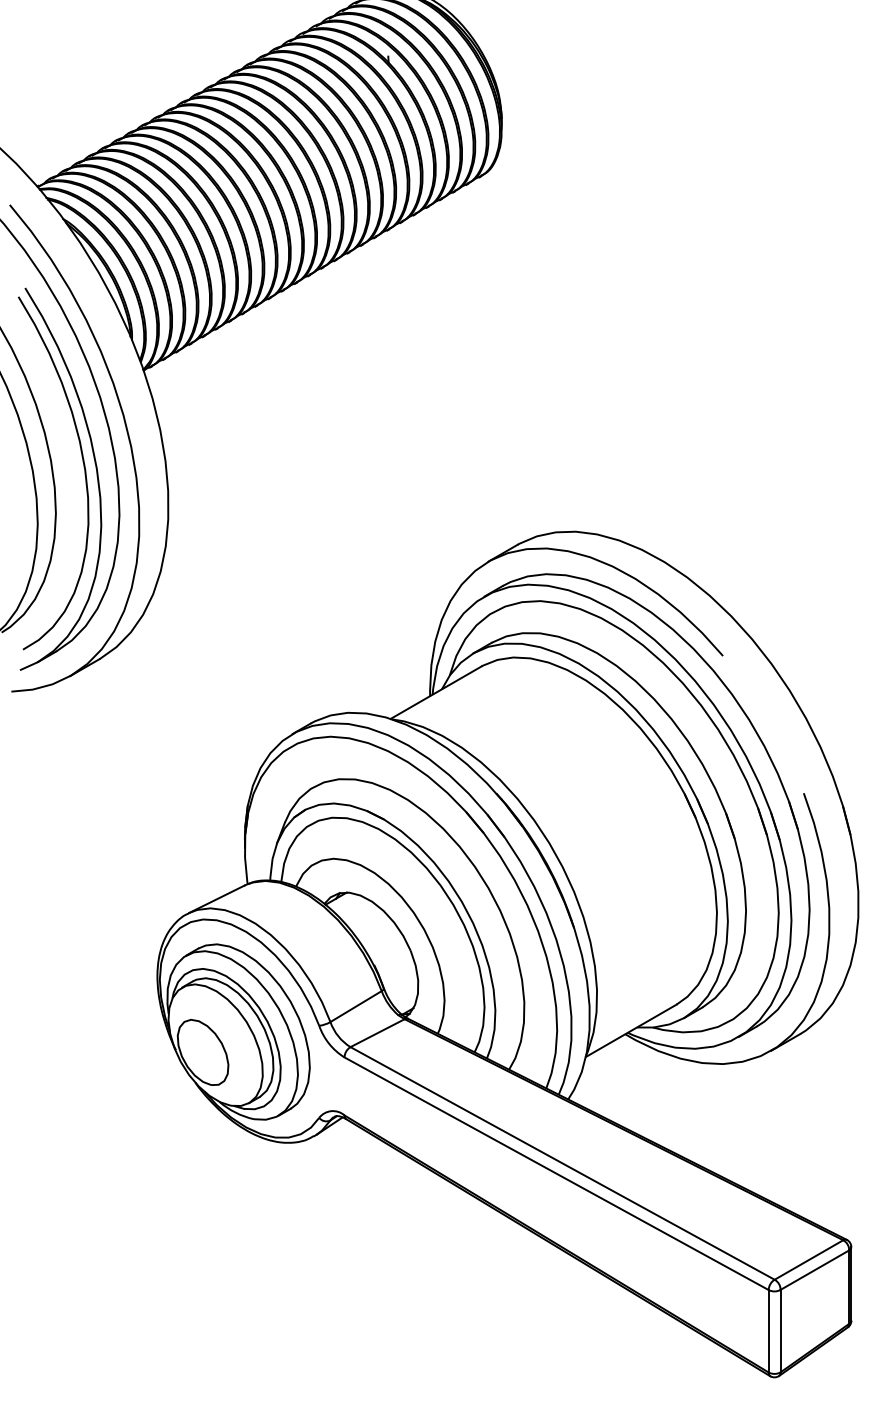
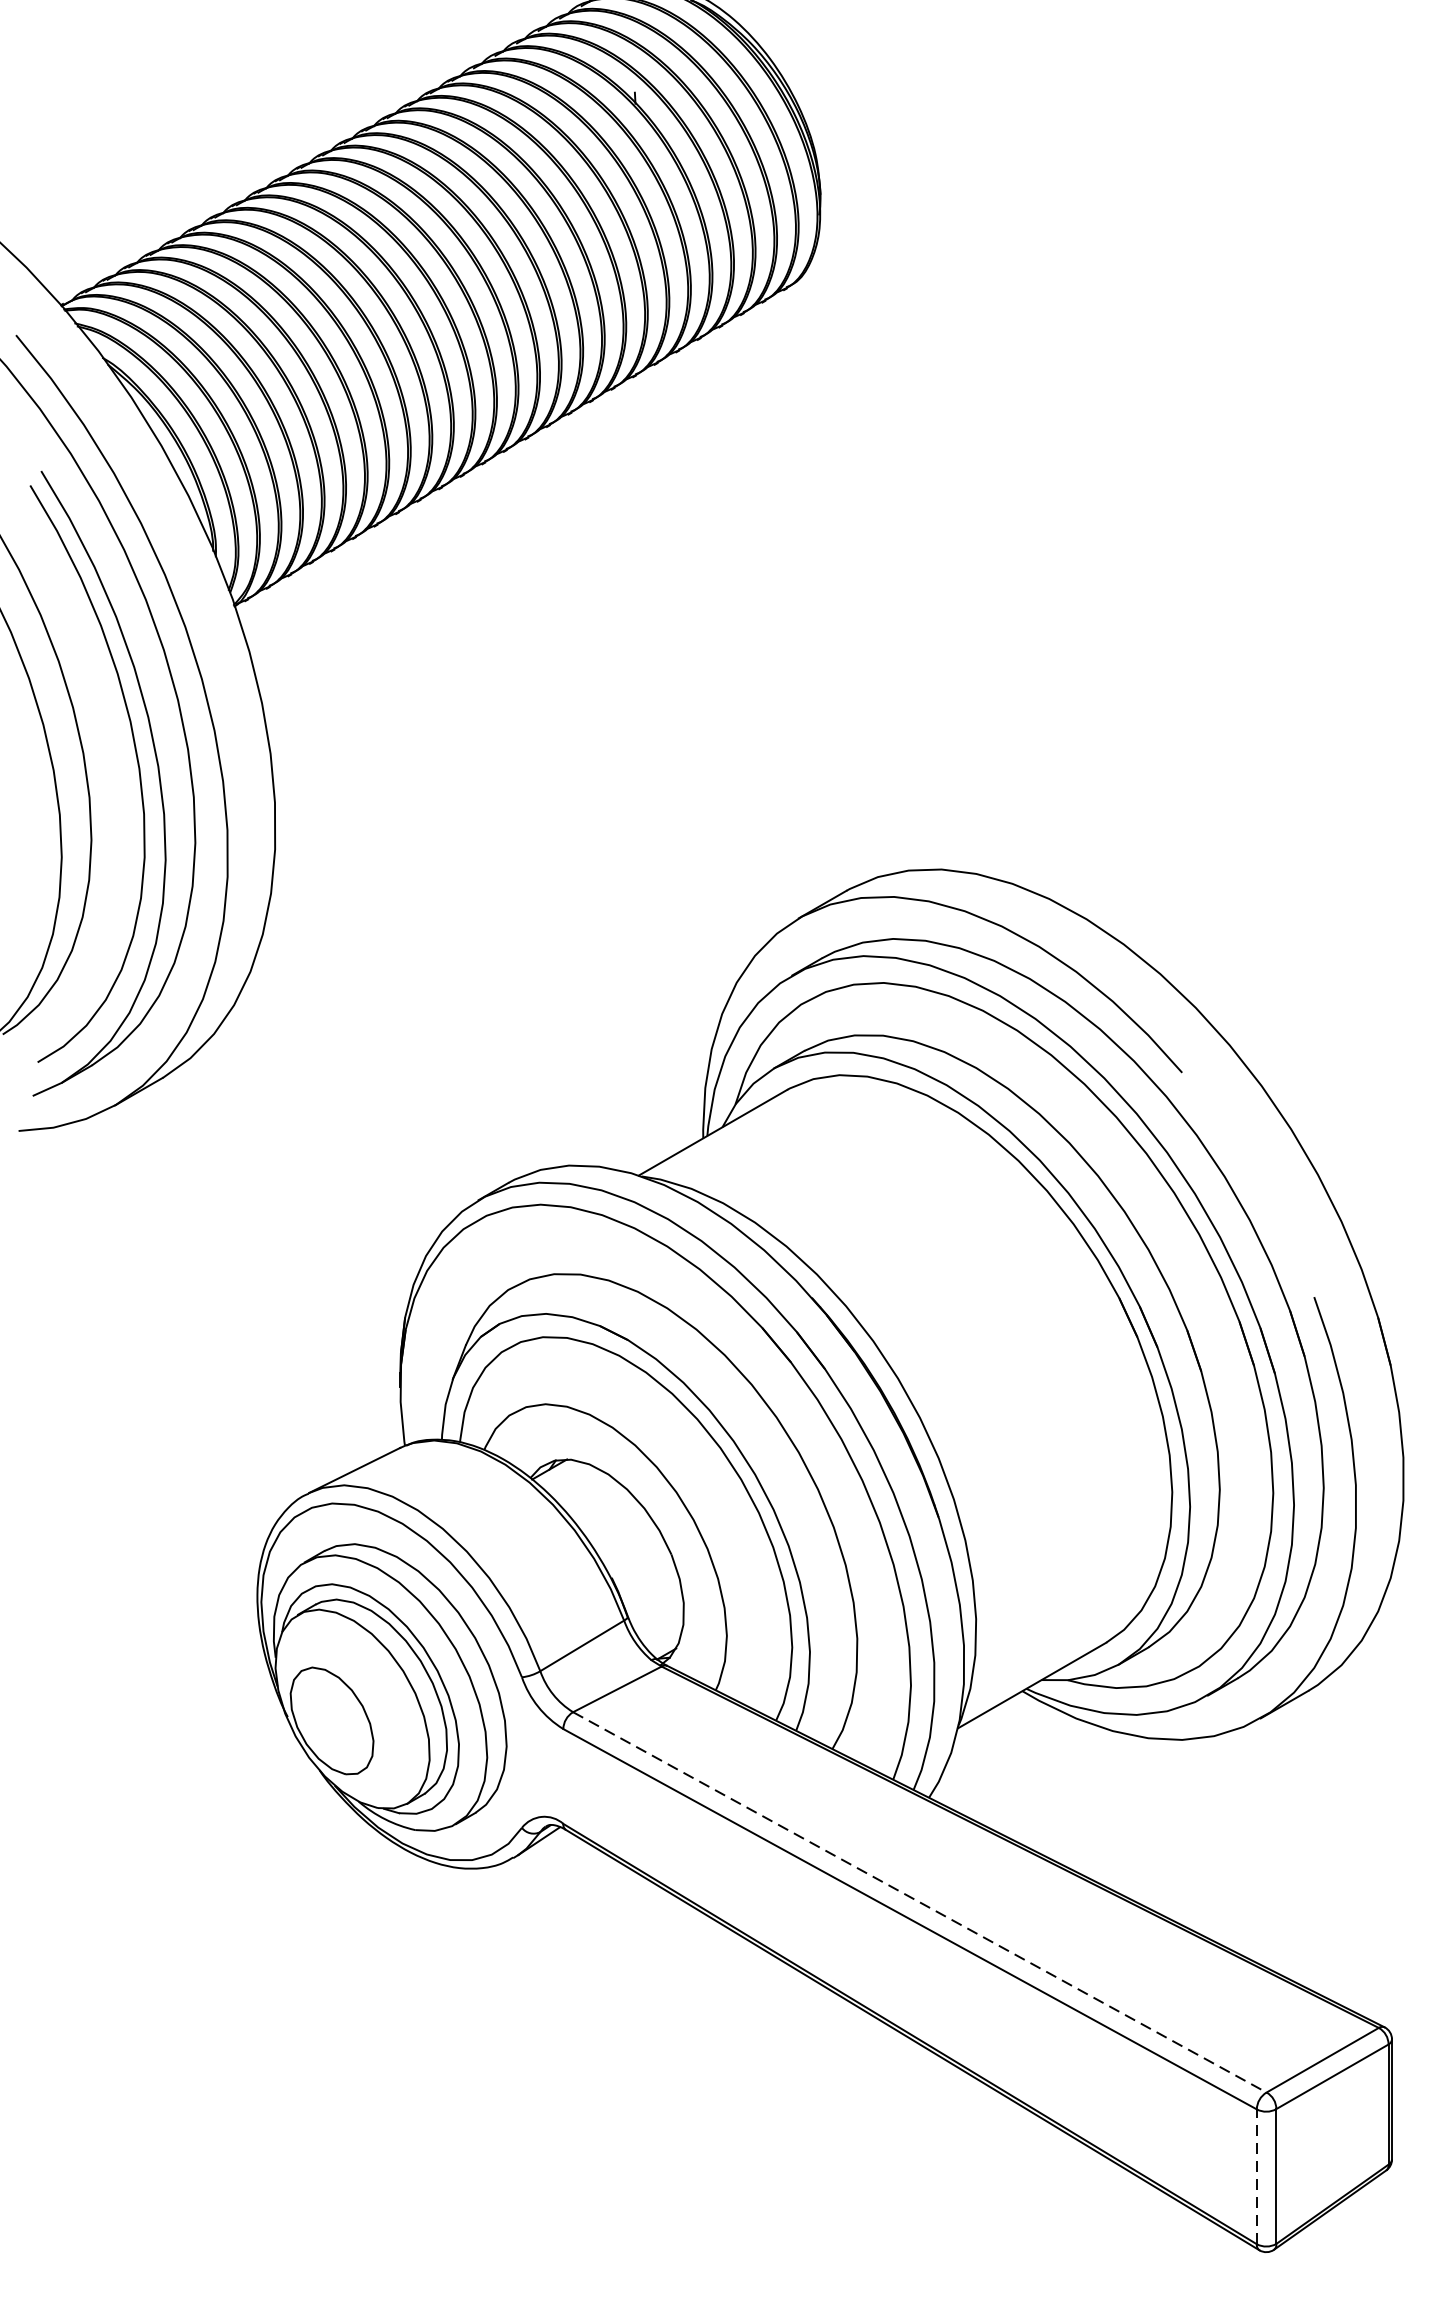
line: (562, 1163) -> (919, 1902), solid -> dashed
line: (768, 1330) -> (1256, 2175), solid -> dashed

